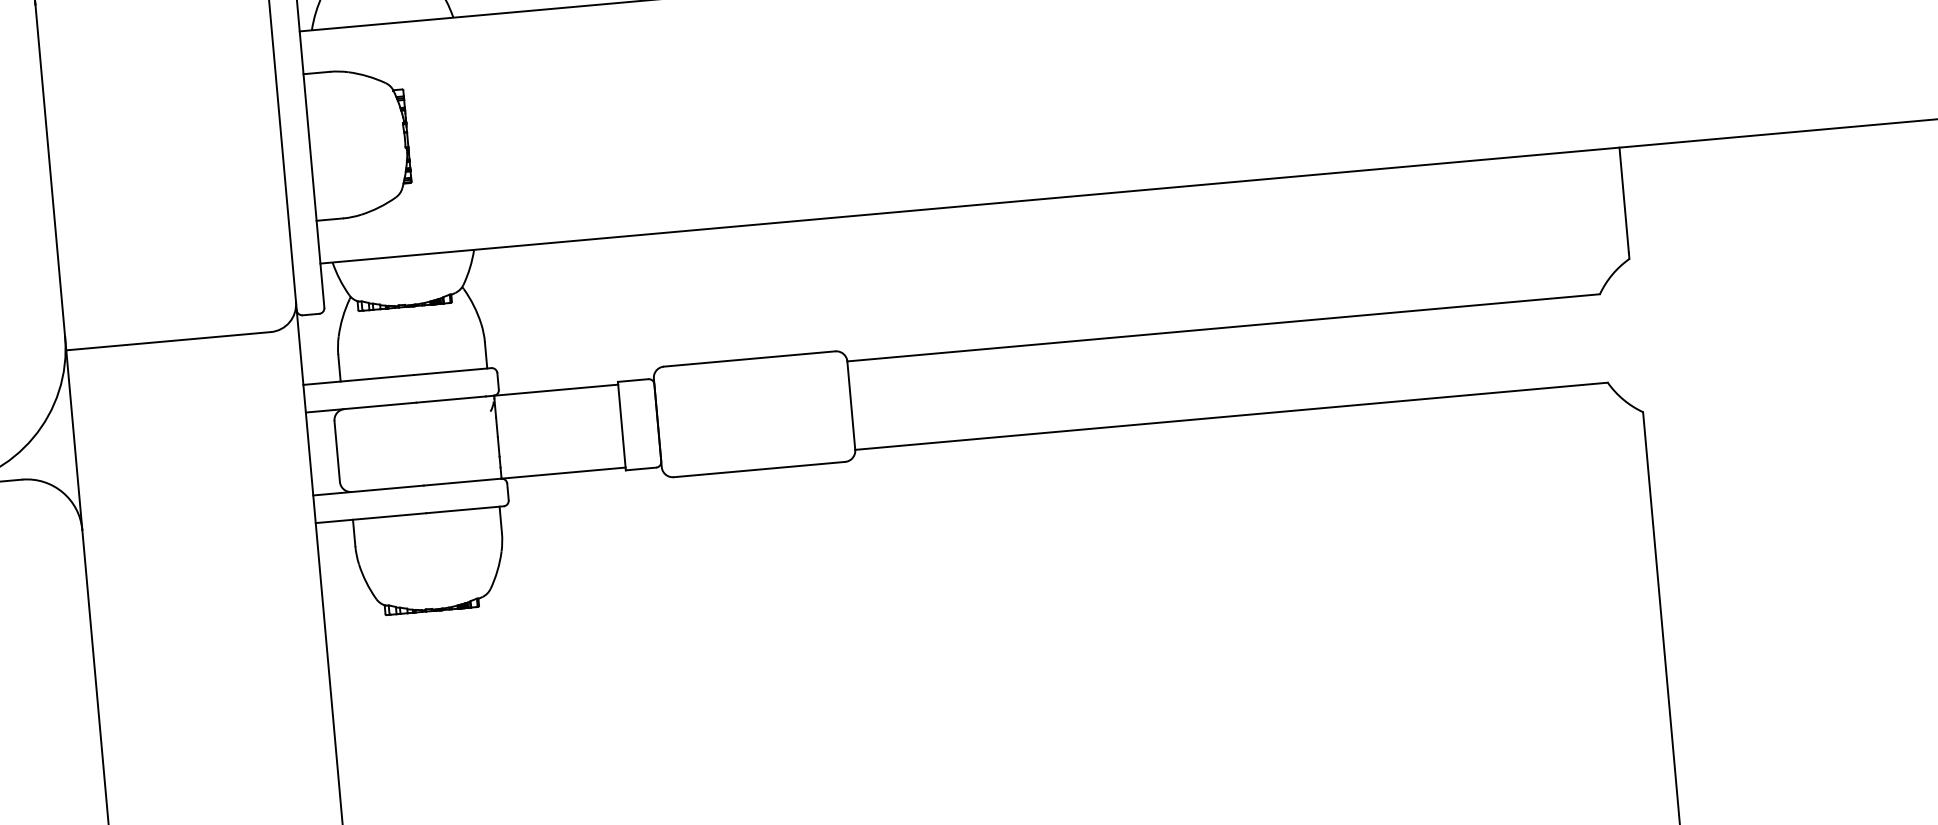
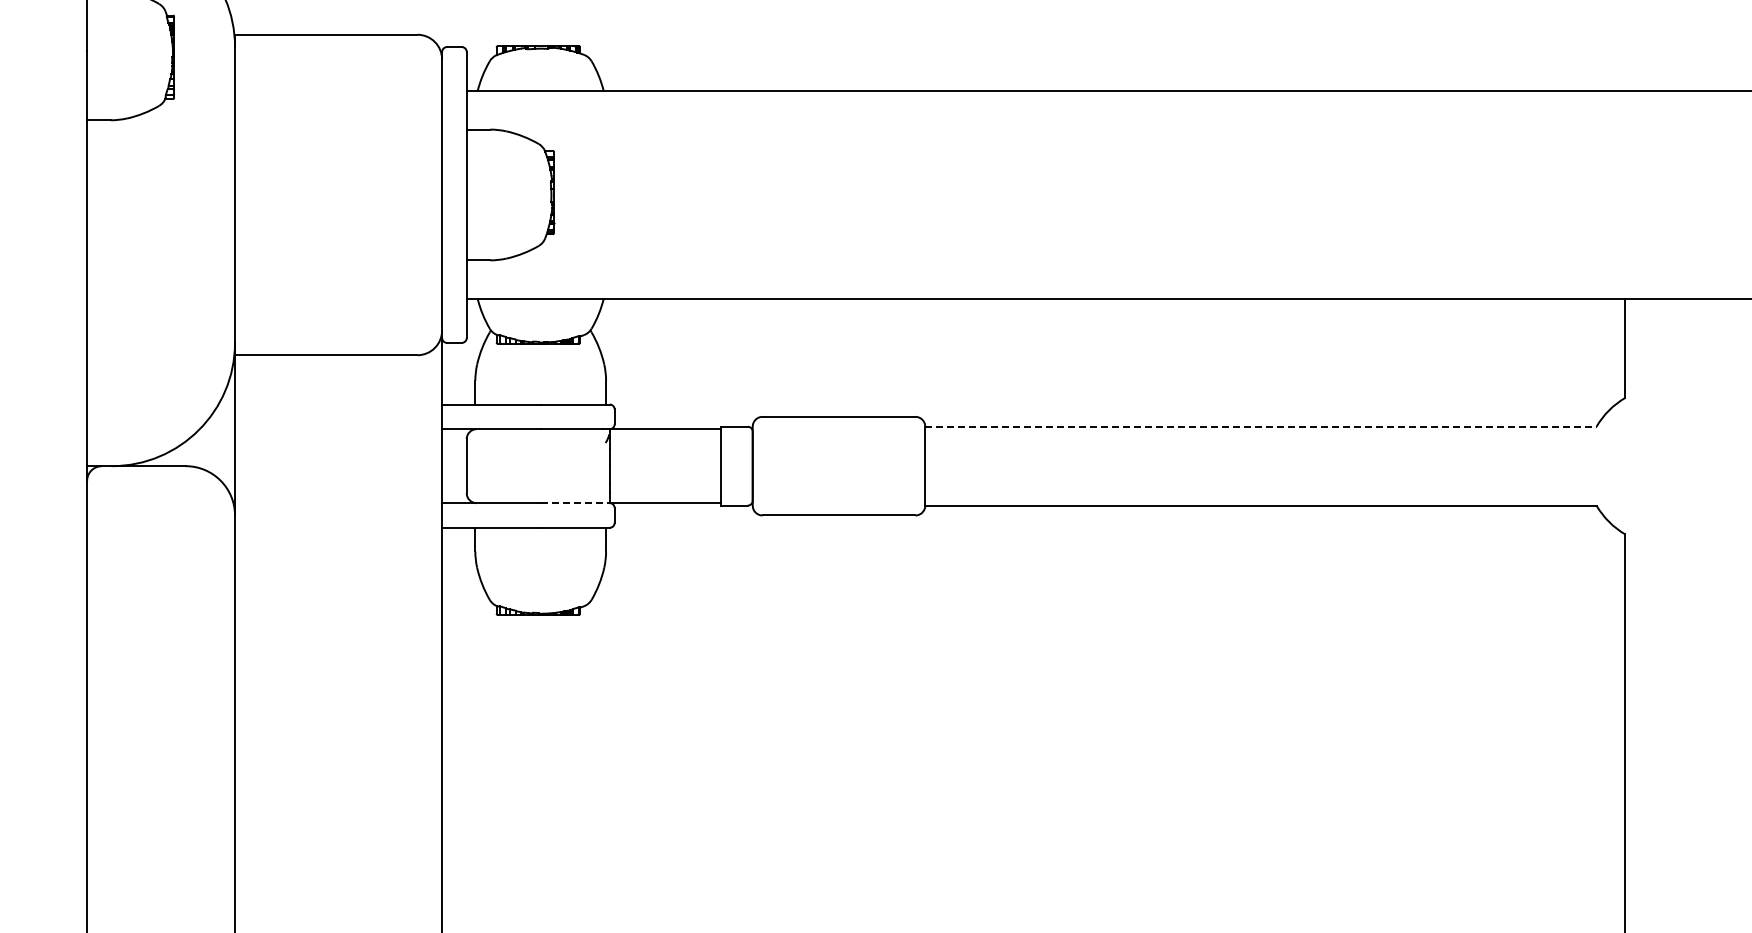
line: (1223, 327) -> (1260, 426), solid -> dashed
line: (462, 482) -> (575, 503), solid -> dashed

